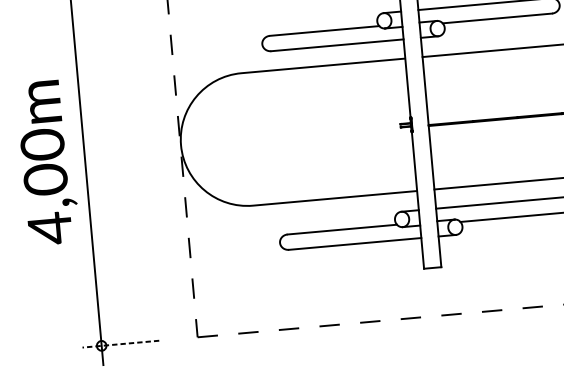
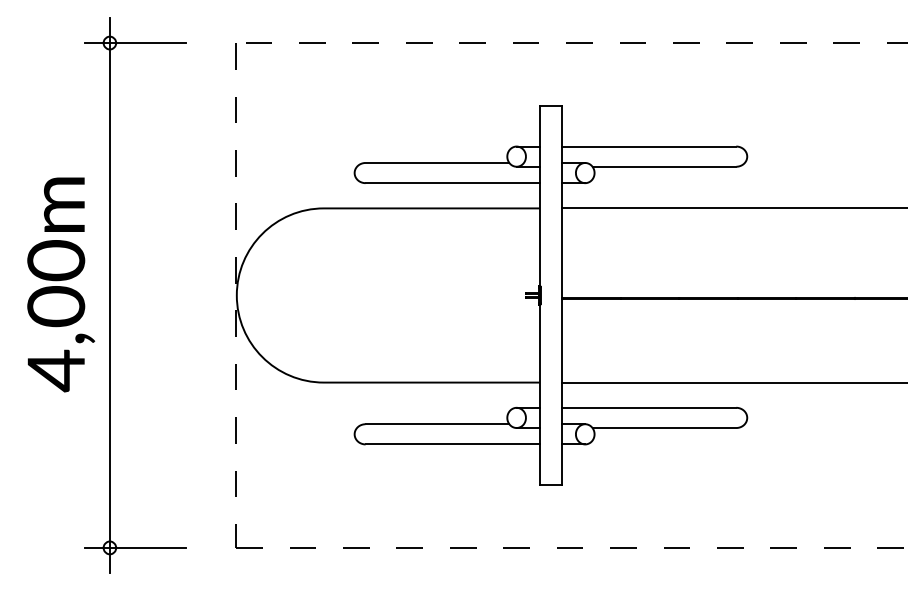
text: (48, 162) -> (61, 284), moved
line: (120, 343) -> (134, 547), dashed -> solid

